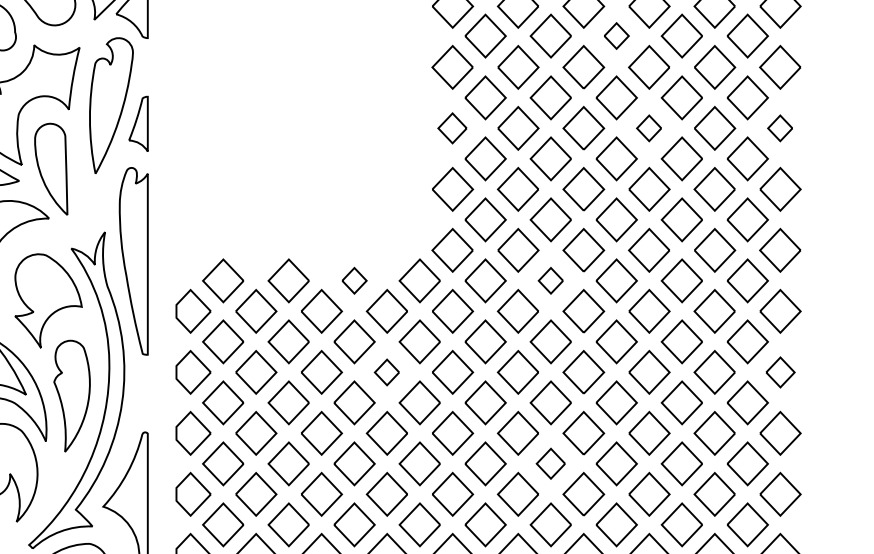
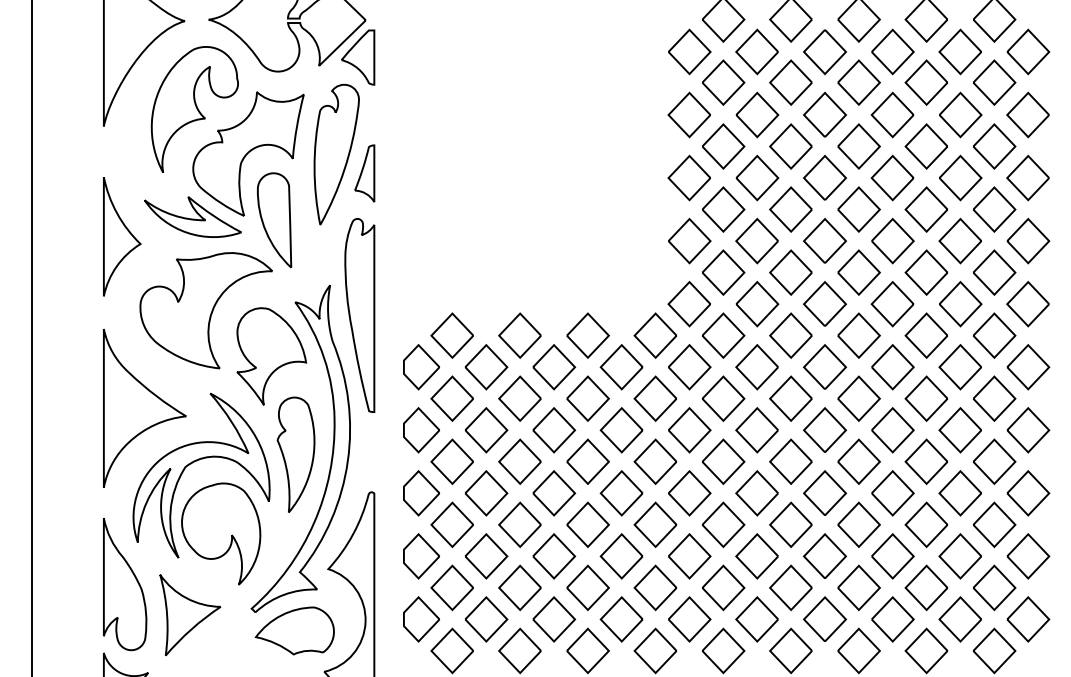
part: (616, 35) -> (858, 82), size x1.67
part: (451, 127) -> (688, 177), size x1.43
part: (649, 127) -> (892, 177), size x1.67
part: (779, 127) -> (1027, 177), size x1.67
part: (354, 280) -> (587, 335), size x1.67
part: (550, 280) -> (790, 335), size x1.67
part: (386, 372) -> (621, 430), size x1.67
part: (780, 372) -> (1028, 430), size x1.43
part: (550, 463) -> (790, 524), size x1.43

